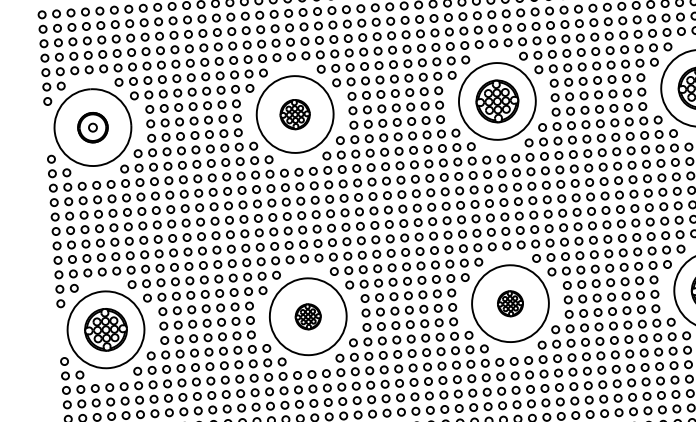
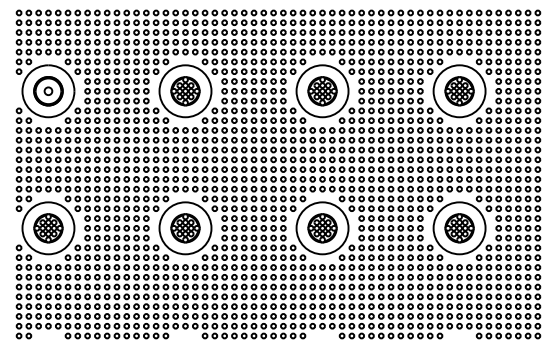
part: (295, 114) -> (185, 91), size x1.43
part: (93, 127) -> (48, 91), size x1.43
part: (510, 303) -> (322, 228), size x1.67
part: (308, 317) -> (185, 228), size x1.67

